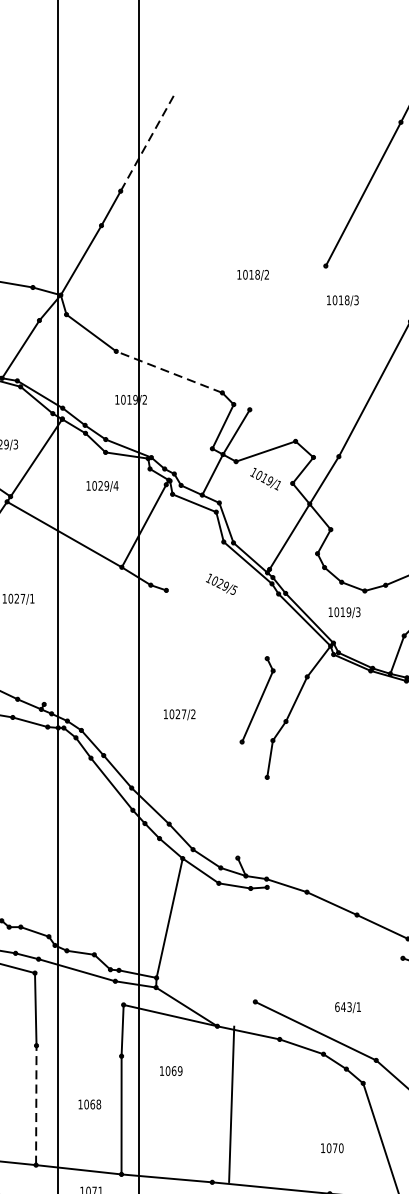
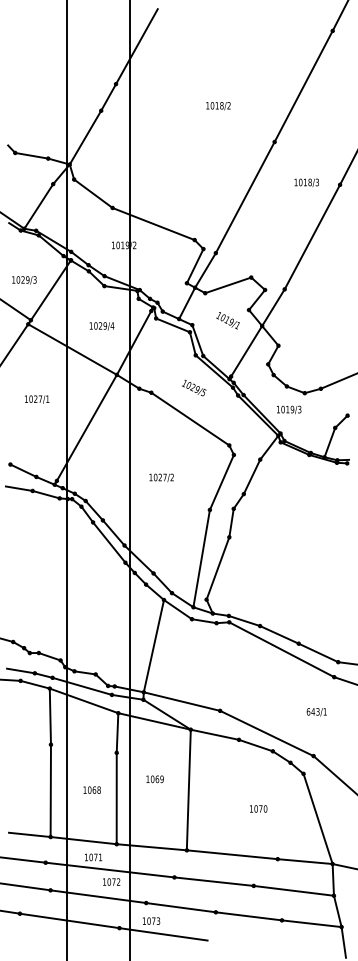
line: (147, 142) -> (136, 46), dashed -> solid
text: (253, 275) -> (218, 106), moved
text: (342, 300) -> (306, 182), moved
line: (288, 337) -> (245, 197), added
line: (169, 372) -> (153, 224), dashed -> solid
text: (264, 478) -> (227, 320), moved
text: (101, 486) -> (101, 326), moved
line: (217, 623) -> (190, 418), added
line: (82, 635) -> (86, 427), added
text: (179, 714) -> (161, 477), moved
line: (231, 804) -> (201, 558), added
line: (251, 817) -> (217, 568), added
line: (334, 922) -> (281, 649), added
line: (79, 988) -> (84, 700), added
line: (205, 989) -> (181, 701), added
text: (347, 1007) -> (316, 712), moved
text: (170, 1071) -> (154, 779), moved
line: (35, 1104) -> (50, 790), dashed -> solid
line: (231, 1104) -> (188, 790), moved
text: (332, 1147) -> (258, 808), moved

